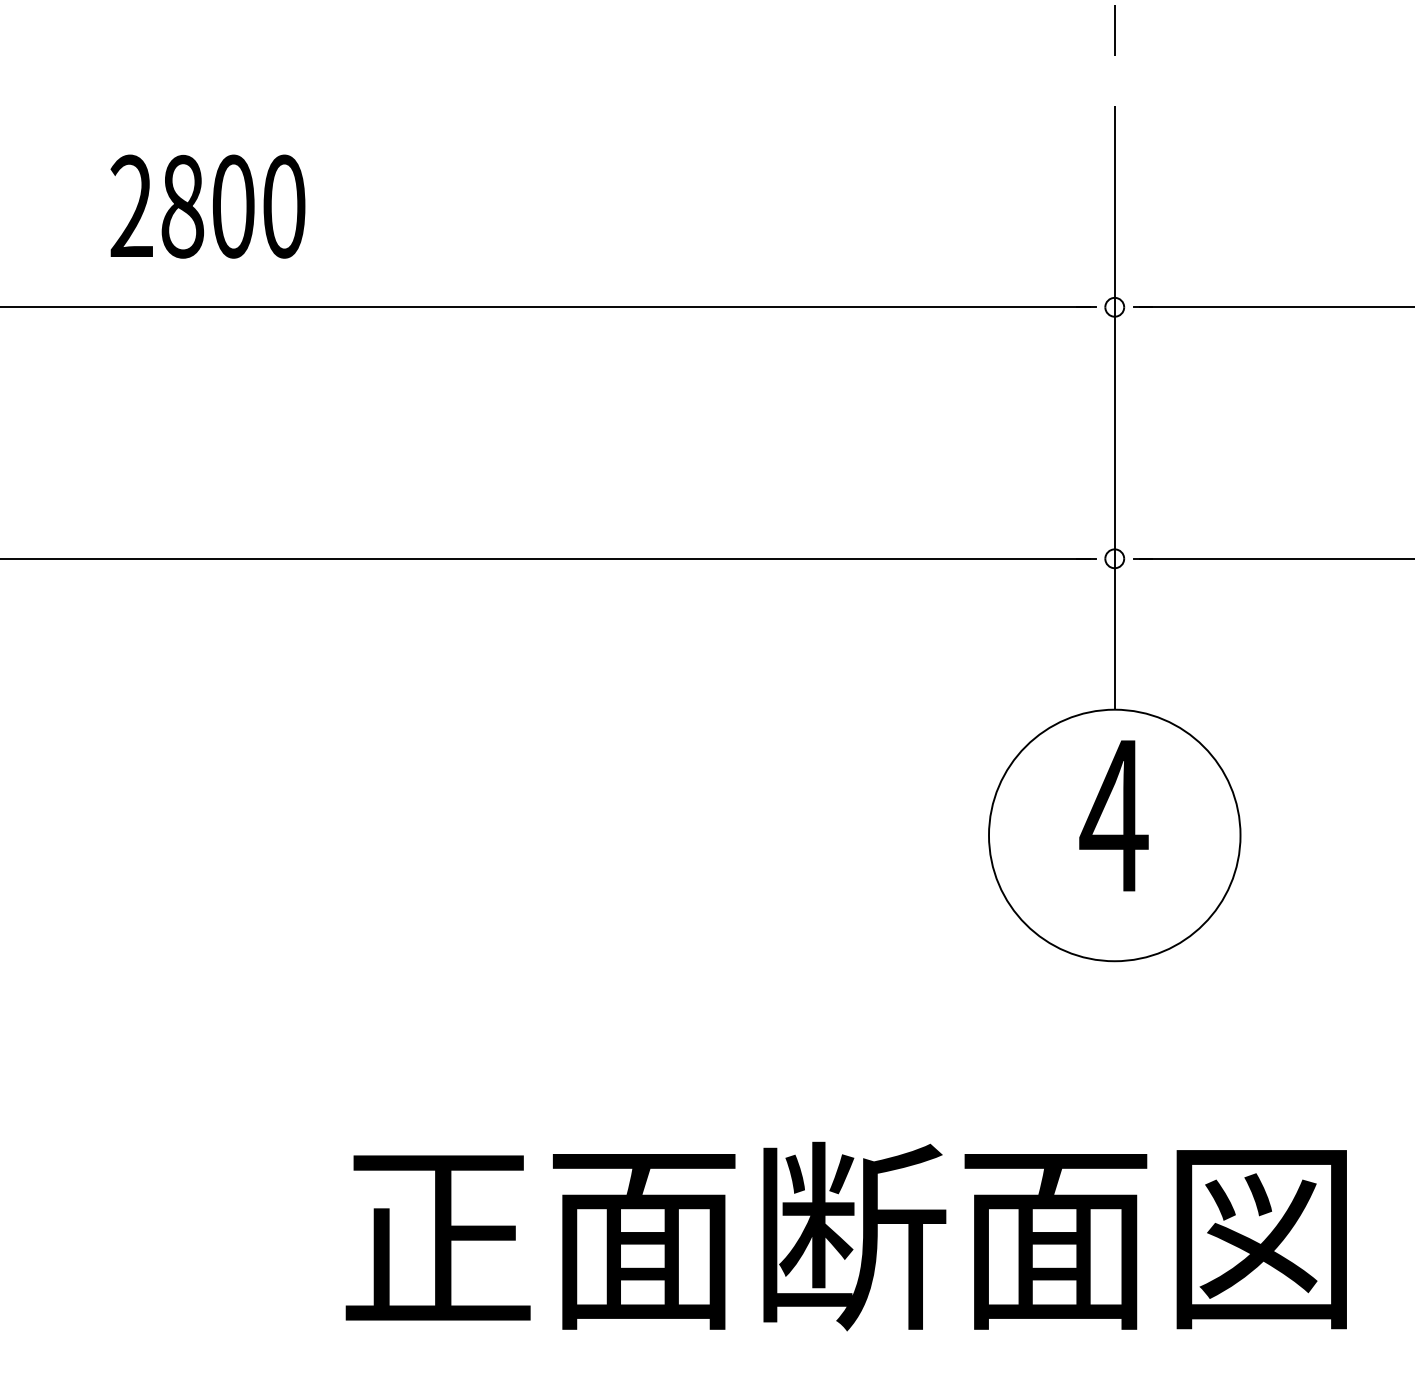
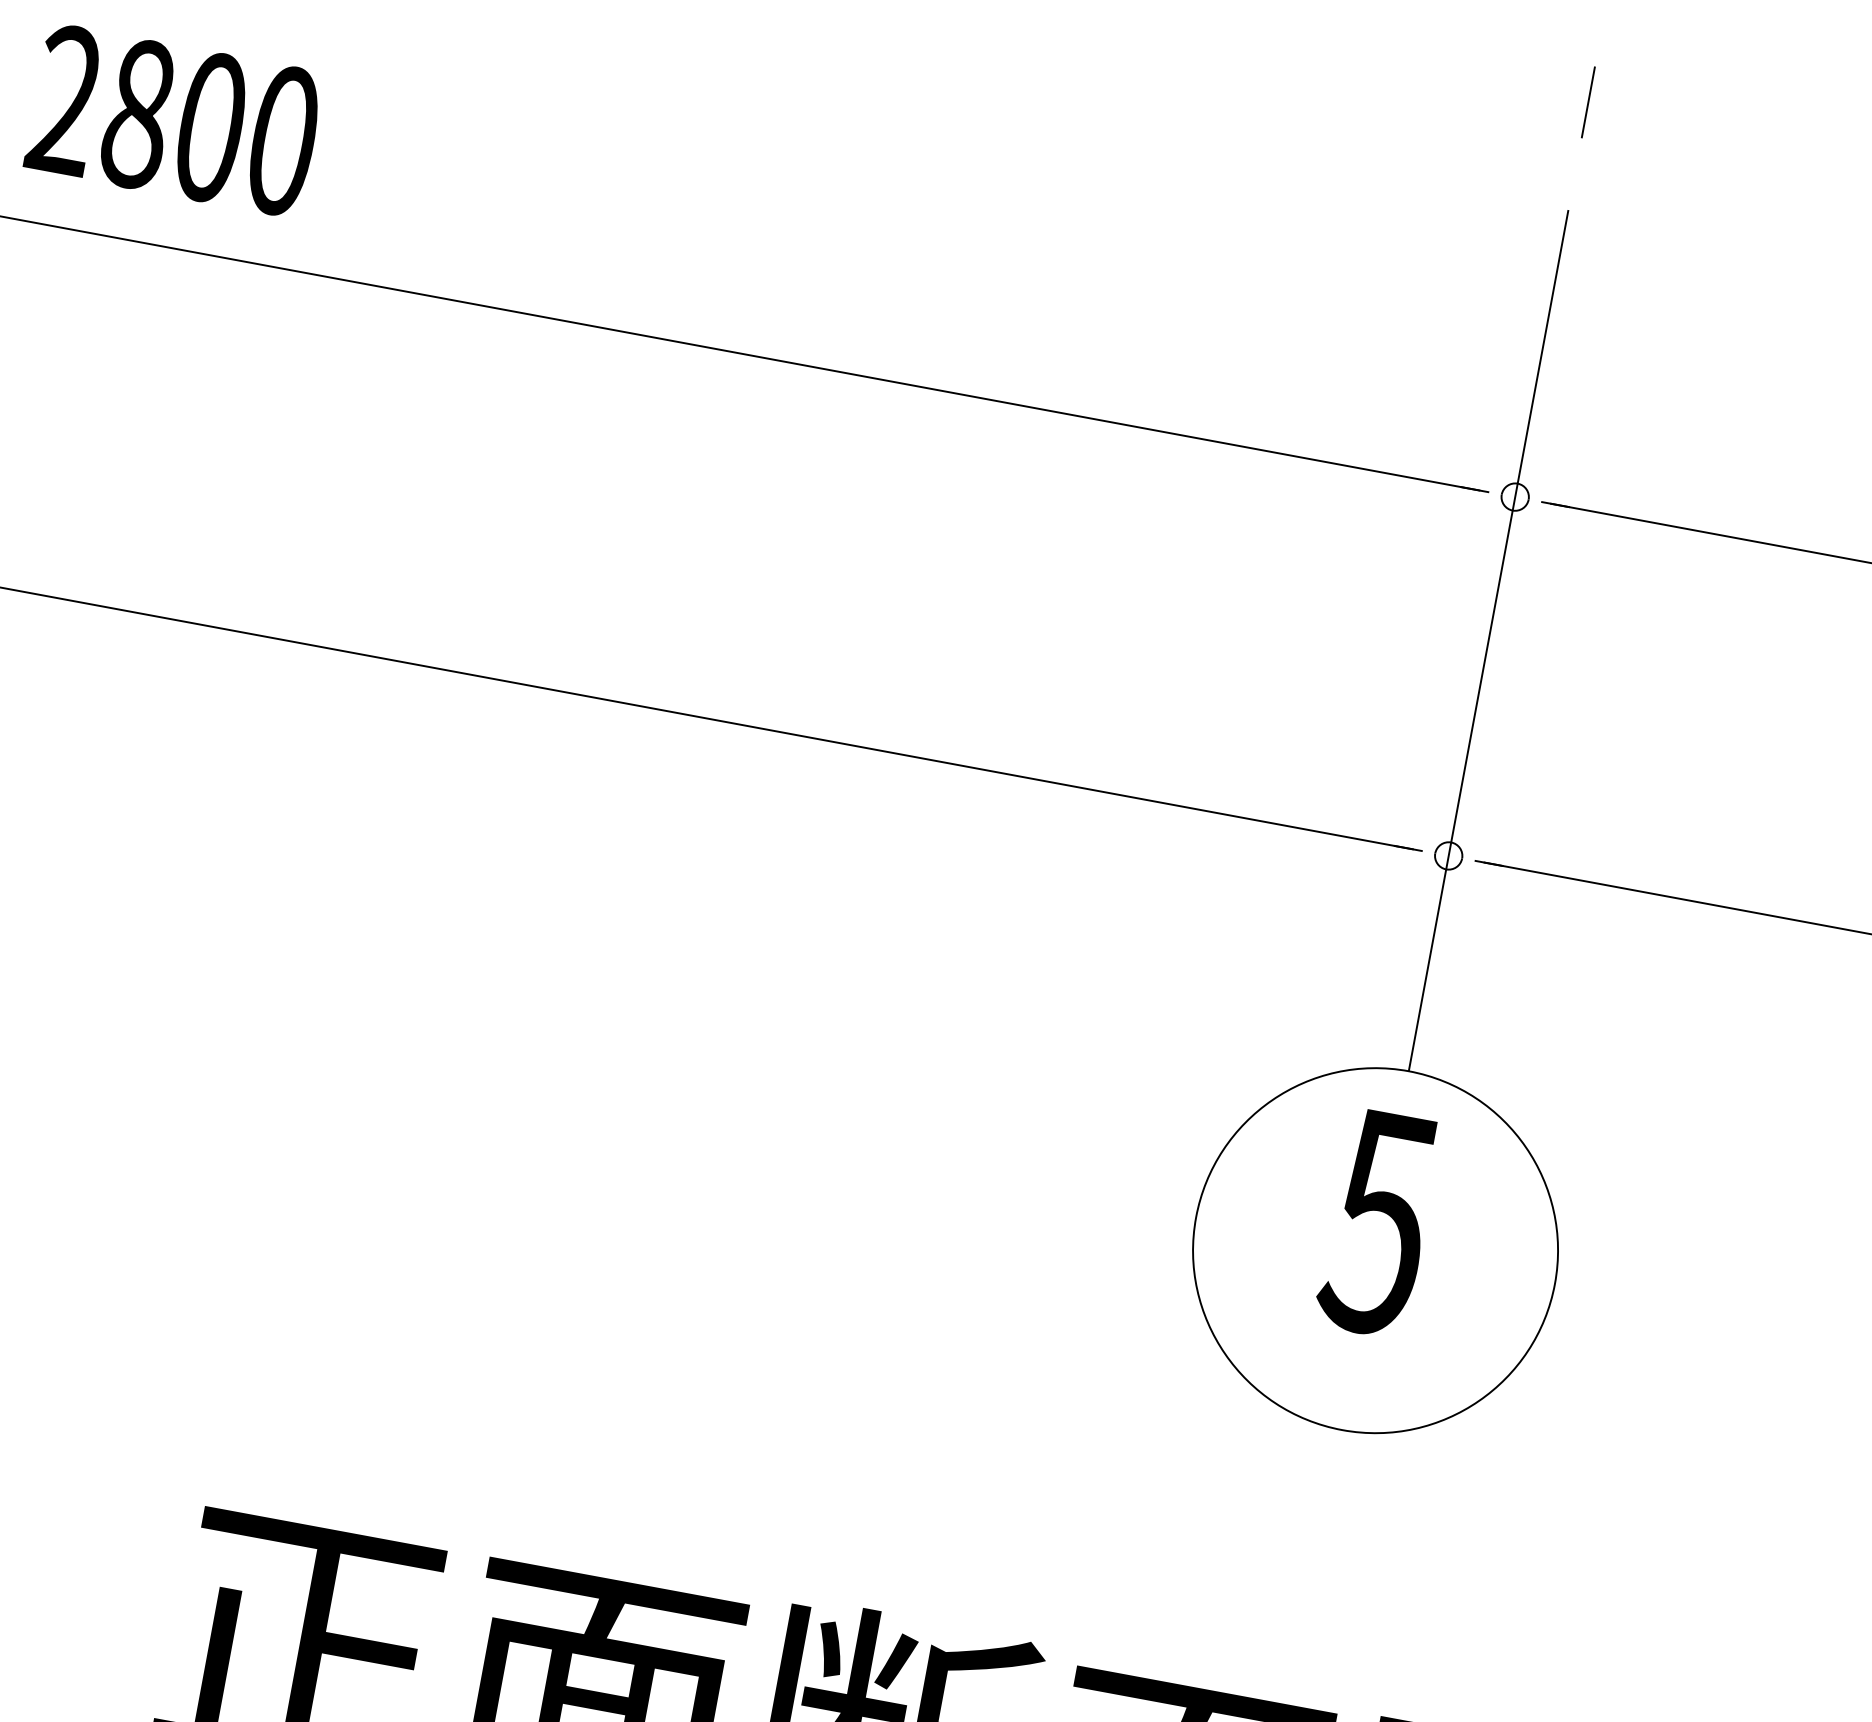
text: (207, 206) -> (173, 120), moved
text: (1113, 816) -> (1378, 1223), 4 -> 5

